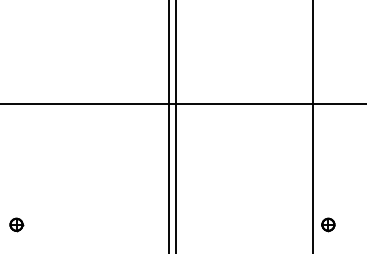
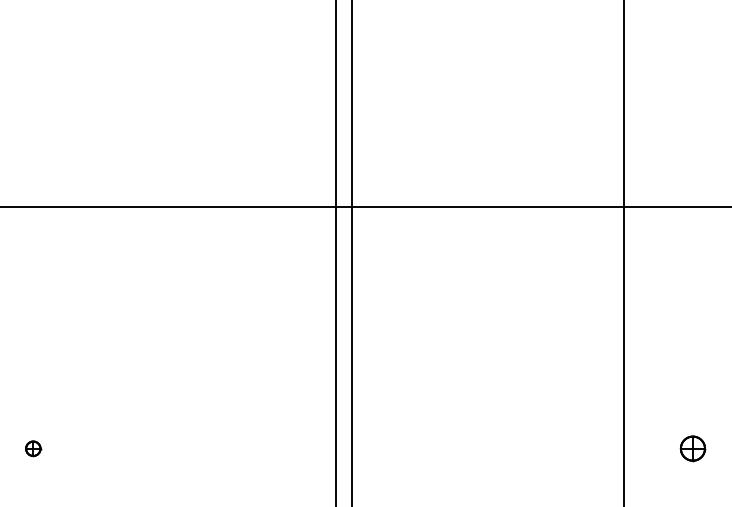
part: (16, 224) -> (32, 447), size x0.6
part: (328, 224) -> (693, 447), moved

